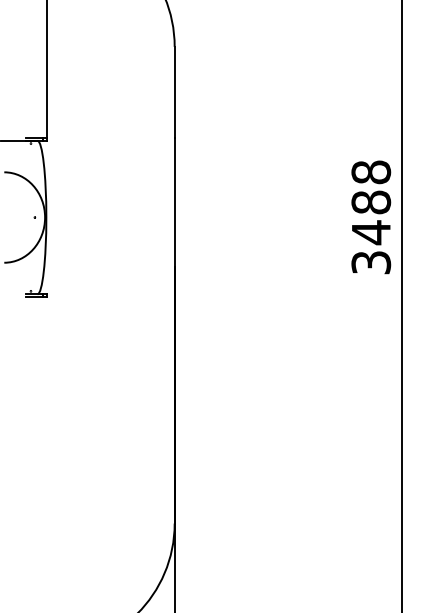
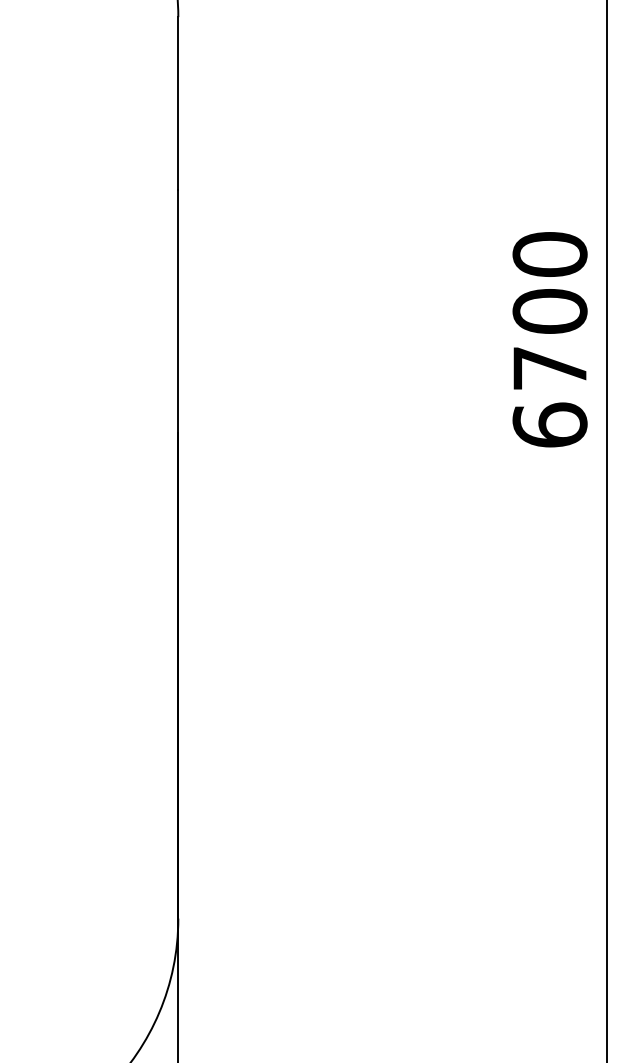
text: (371, 217) -> (550, 339), 3488 -> 6700

